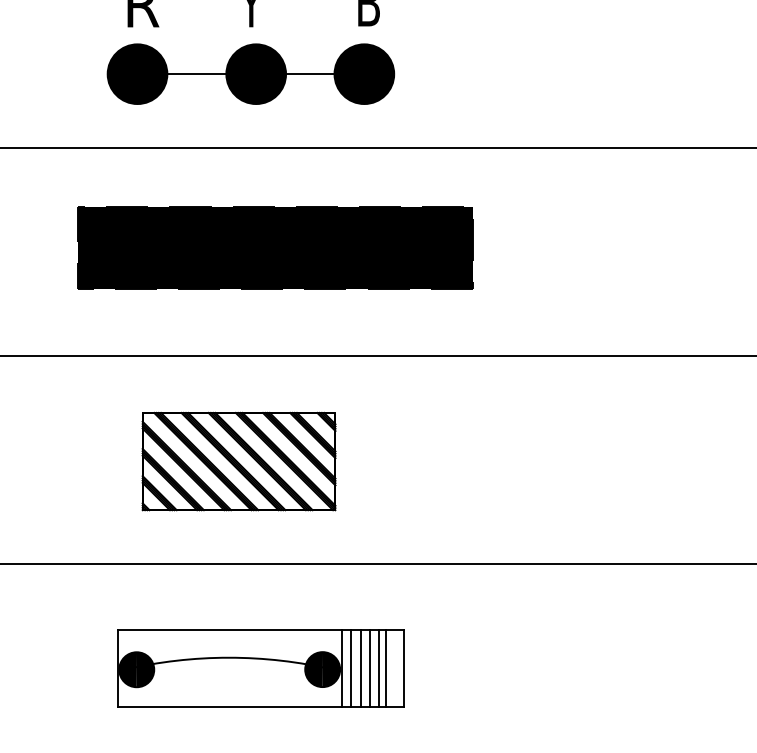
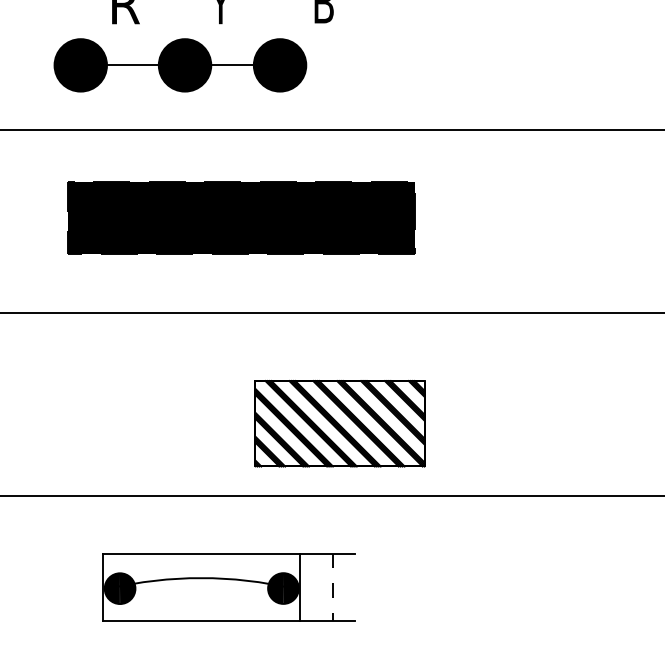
part: (251, 74) -> (180, 65), moved
part: (238, 461) -> (339, 423), moved
line: (351, 668) -> (308, 587), removed
line: (361, 668) -> (317, 587), removed
line: (370, 668) -> (325, 587), removed
line: (378, 668) -> (332, 587), solid -> dashed
line: (385, 668) -> (338, 587), removed
line: (404, 668) -> (355, 587), removed

